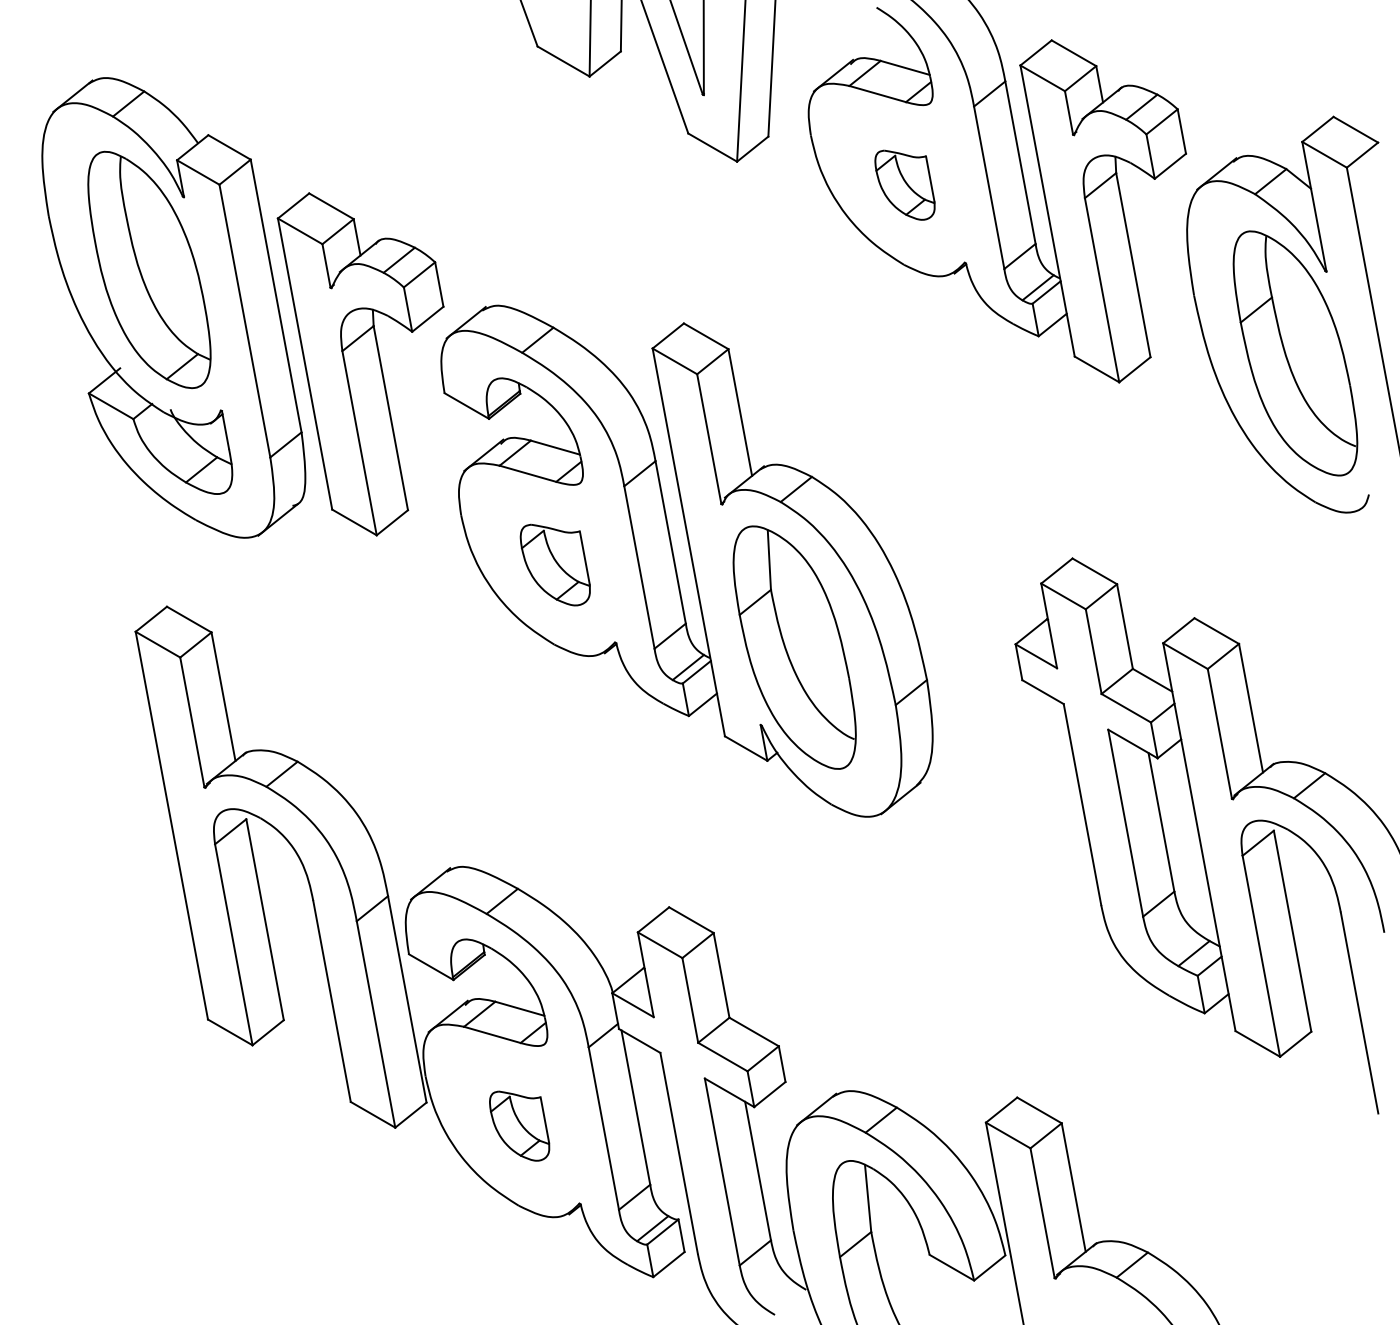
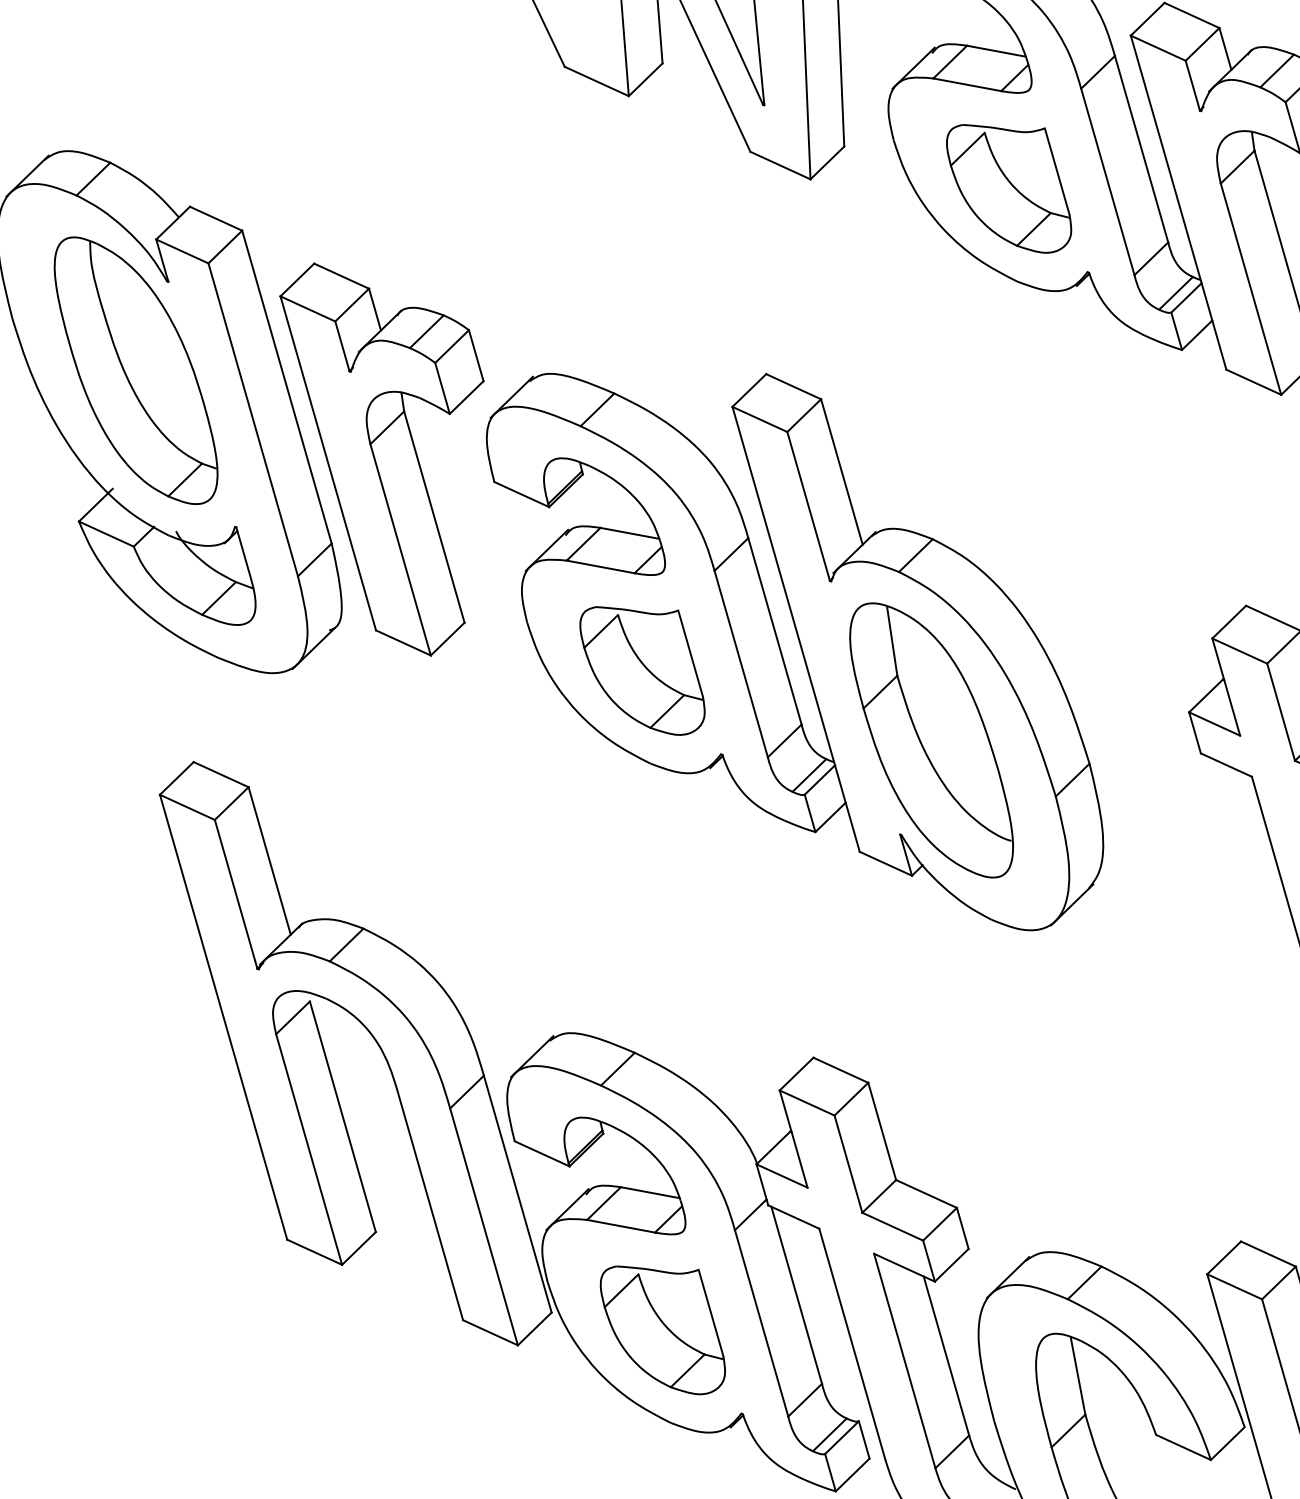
part: (904, 184) -> (1008, 187), size x1.67
part: (555, 564) -> (642, 669), size x1.43
part: (519, 1125) -> (662, 1329), size x1.67

